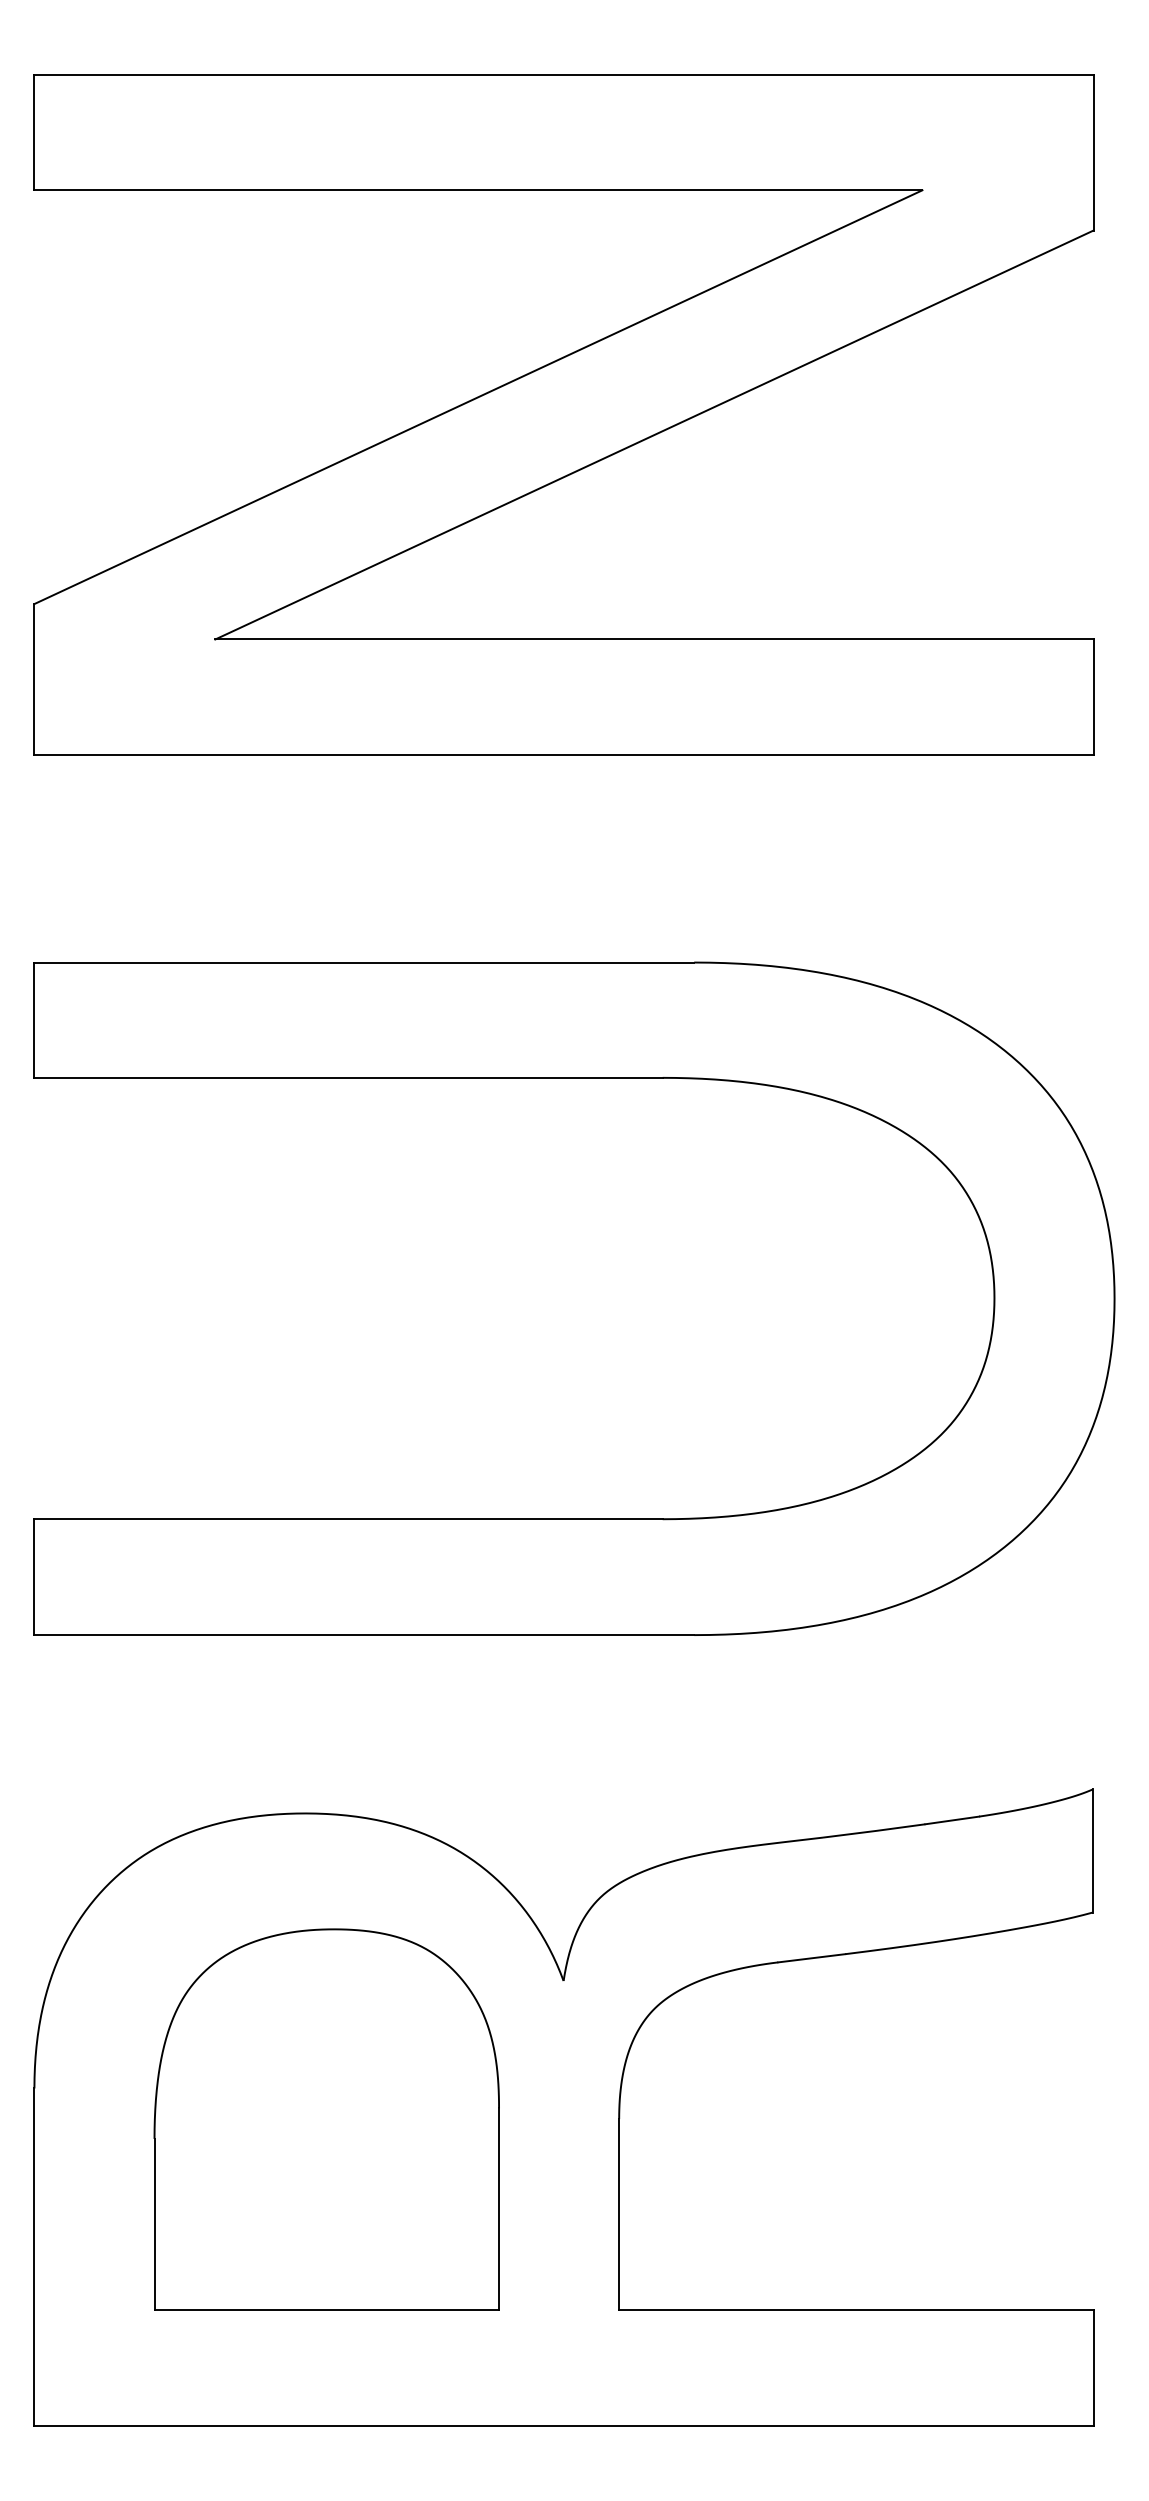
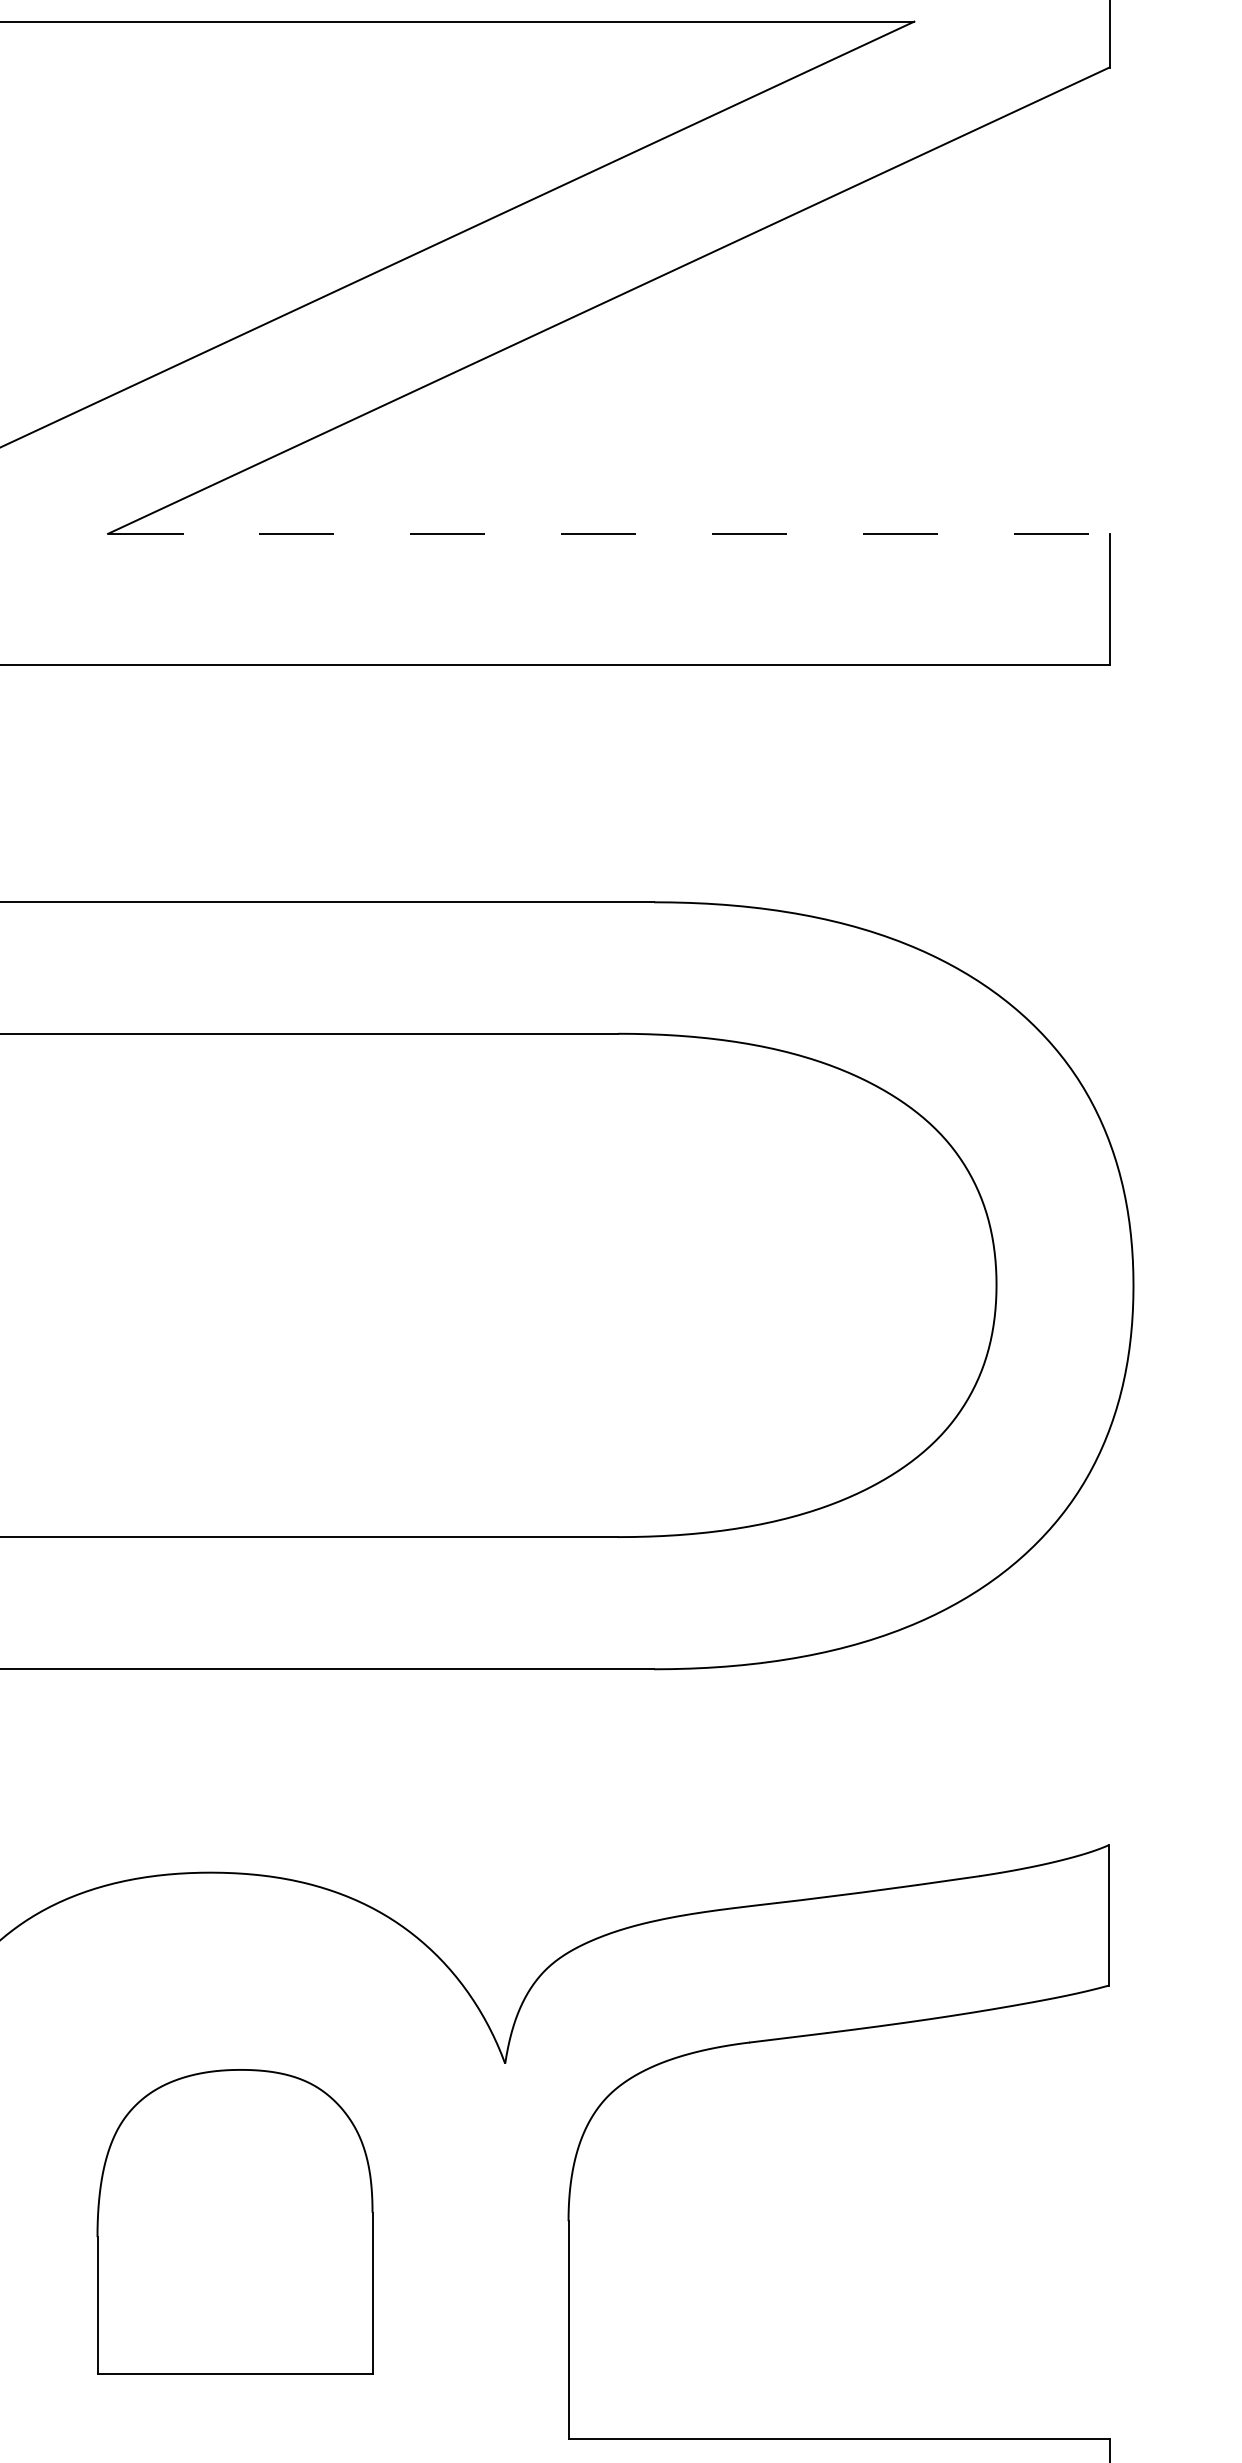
line: (654, 639) -> (608, 533), solid -> dashed
part: (326, 2119) -> (234, 2221), size x0.7

